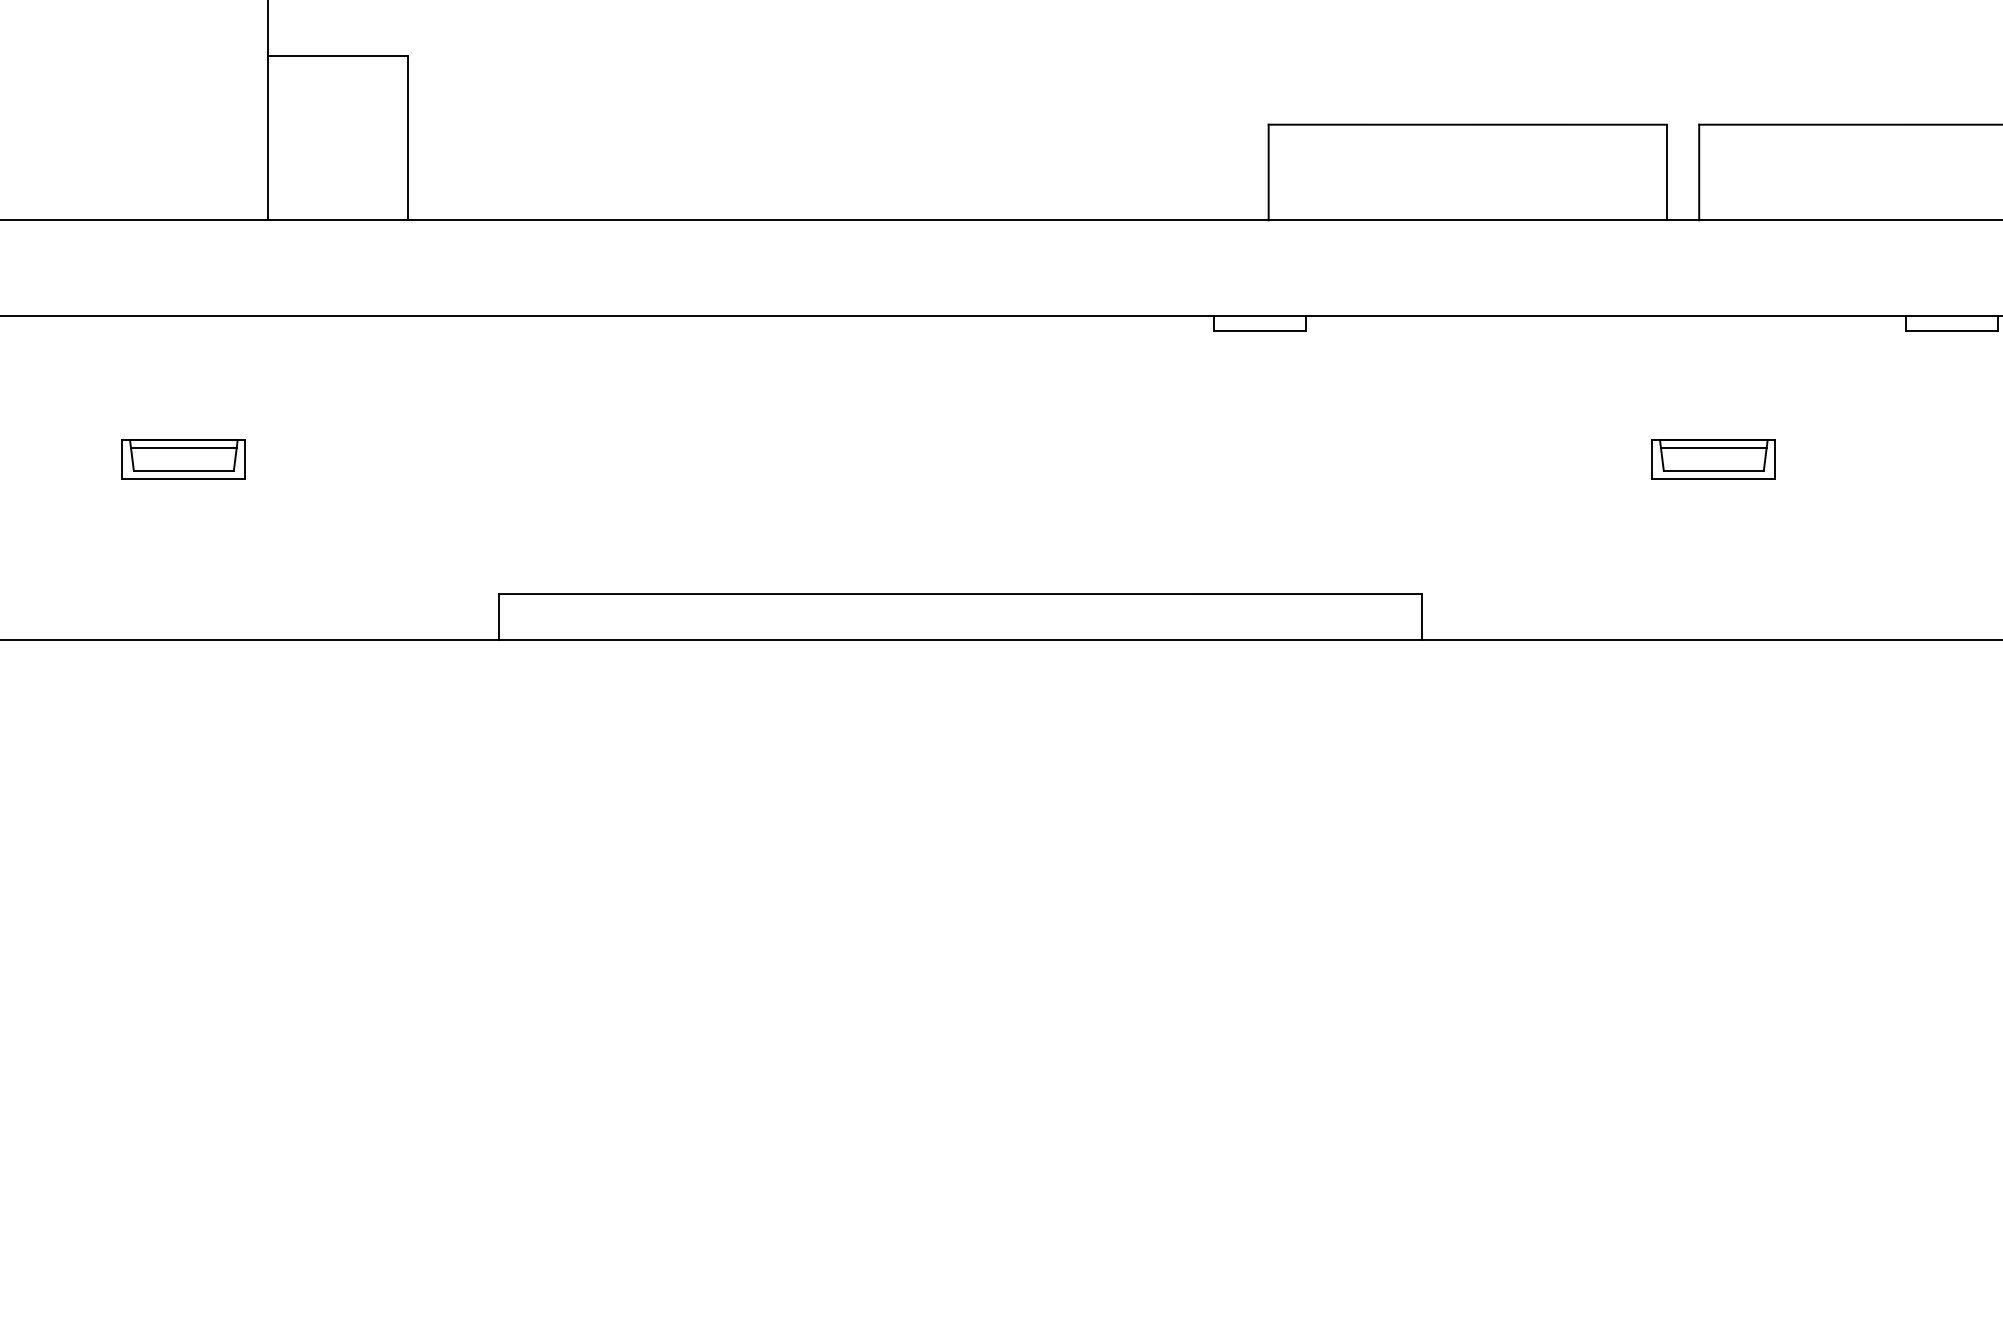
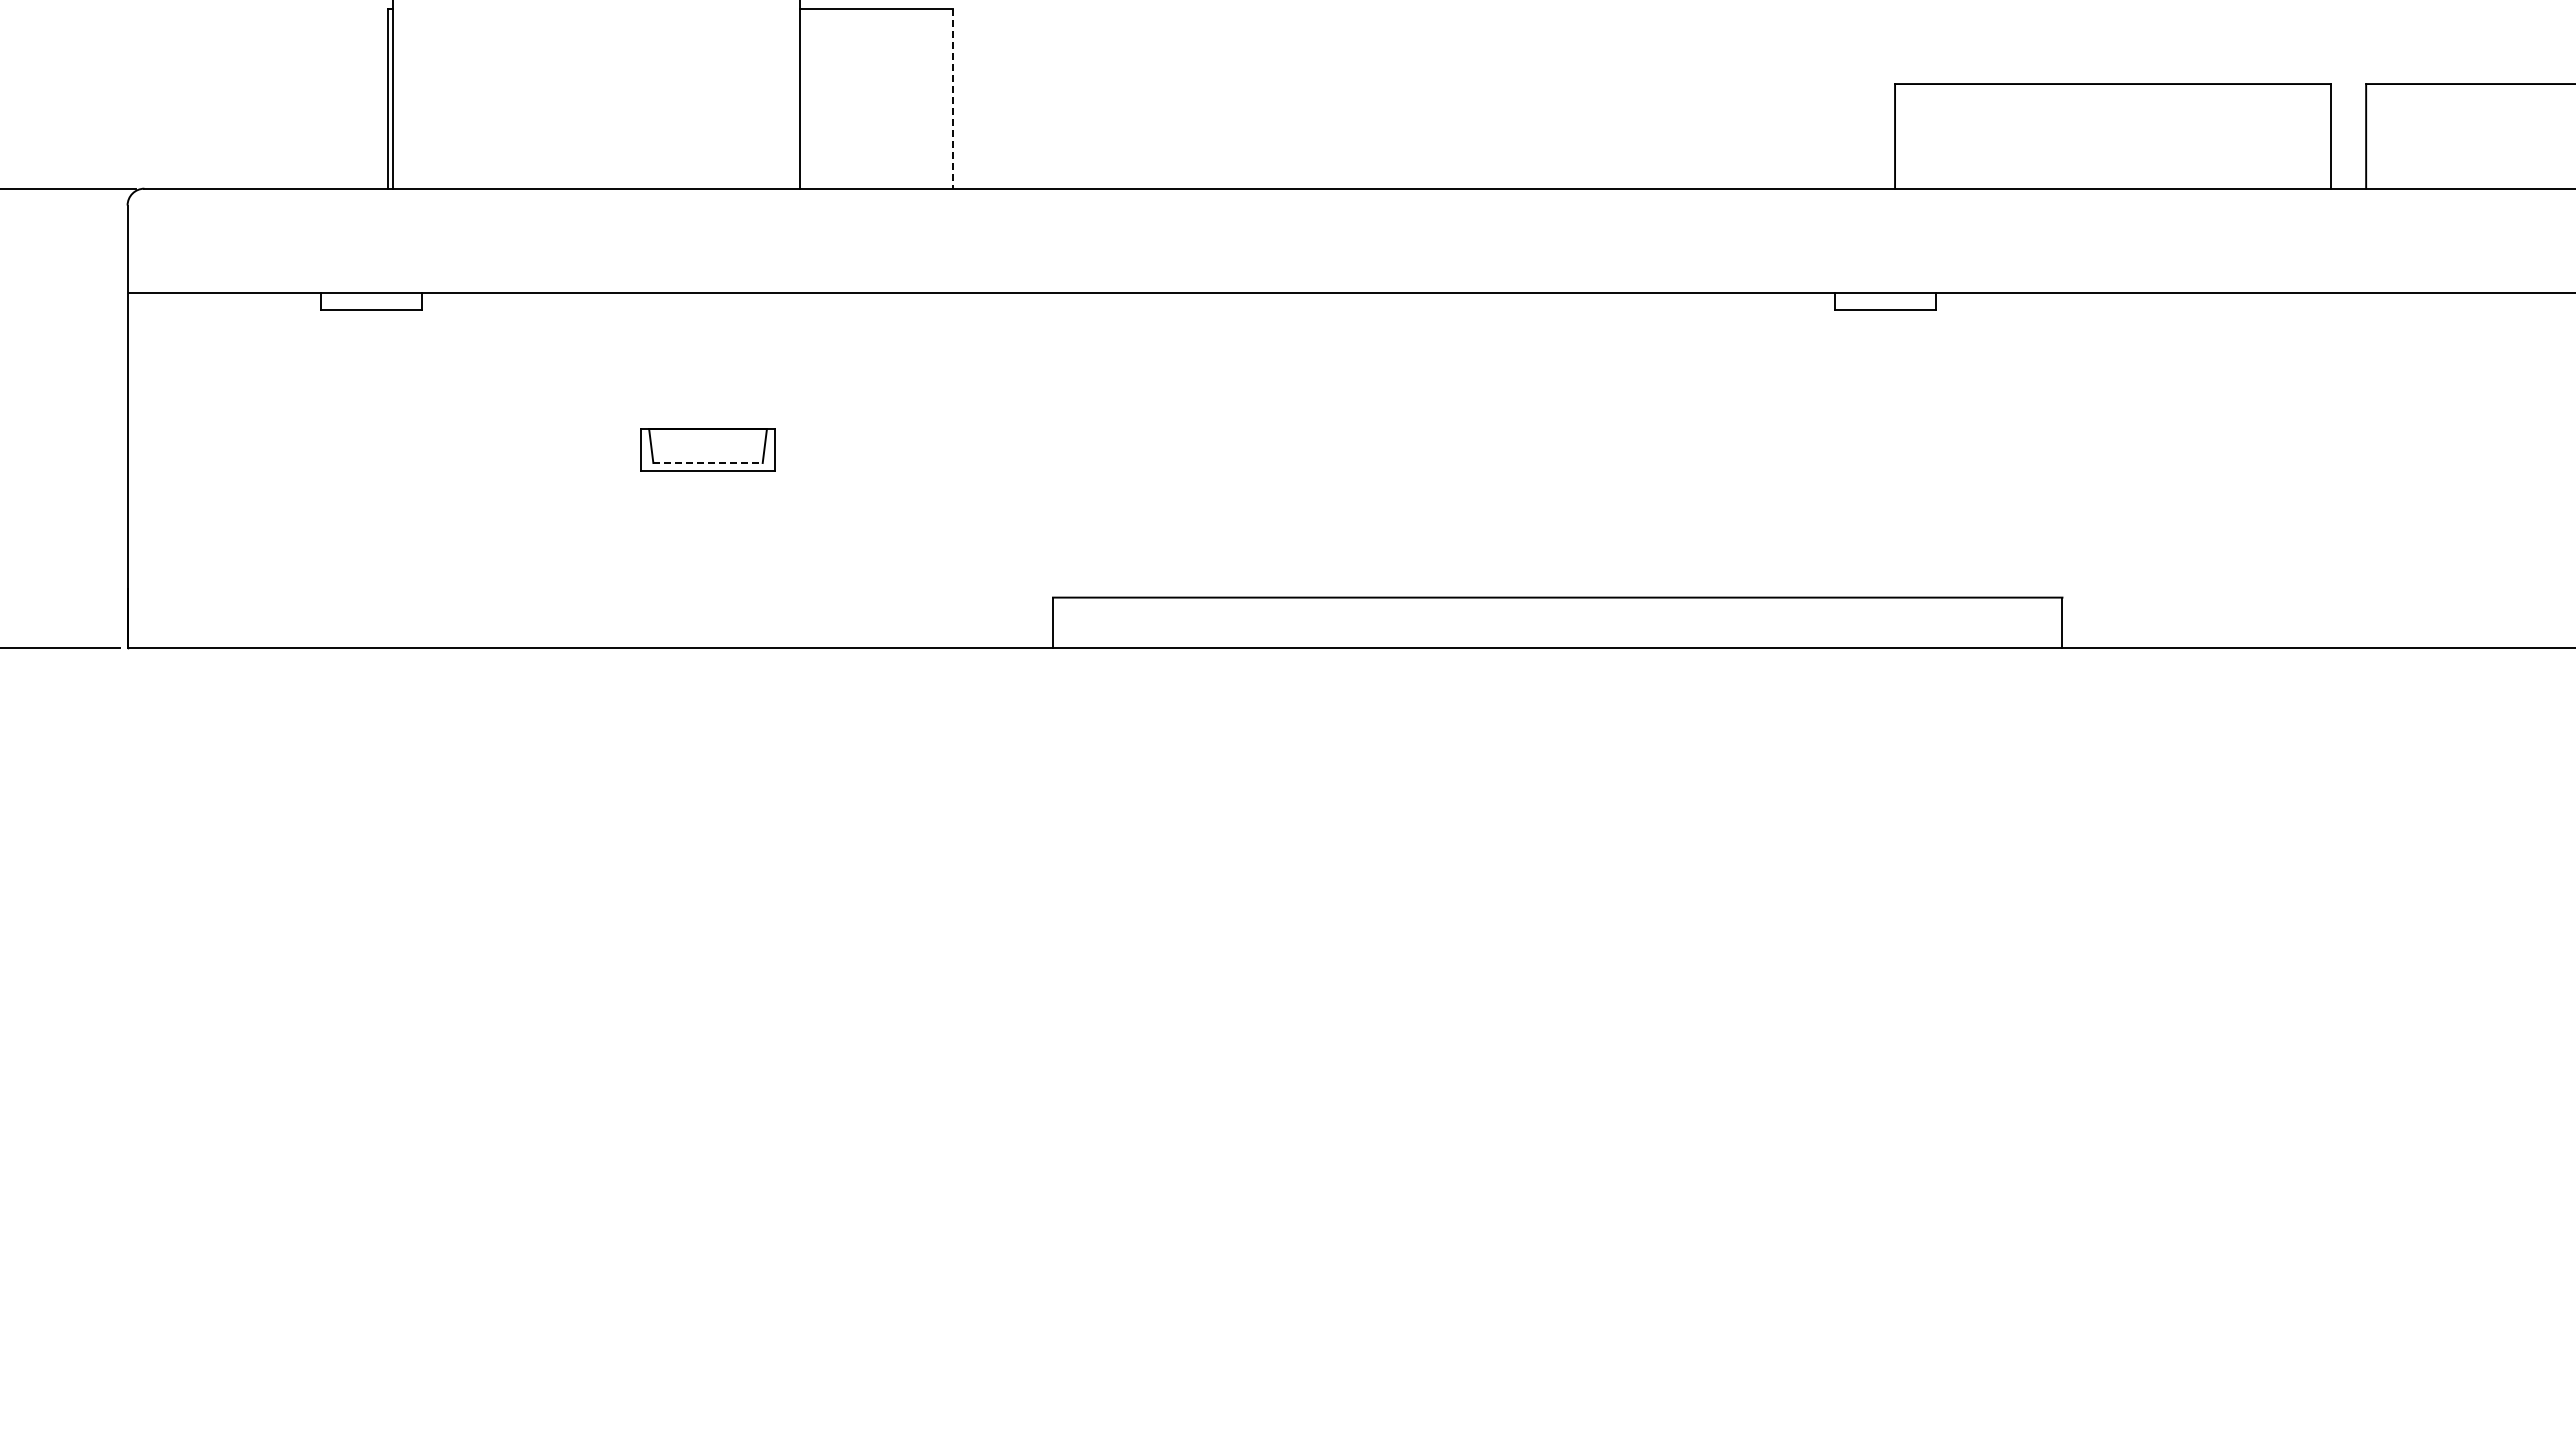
line: (408, 138) -> (953, 99), solid -> dashed
line: (183, 447) -> (707, 437), removed
part: (1713, 458) -> (2381, 449), removed
line: (184, 470) -> (708, 462), solid -> dashed

